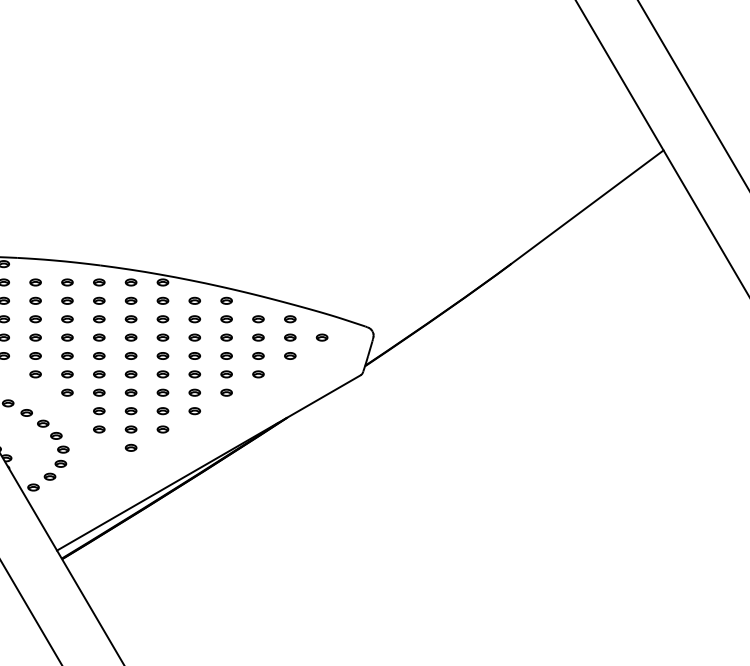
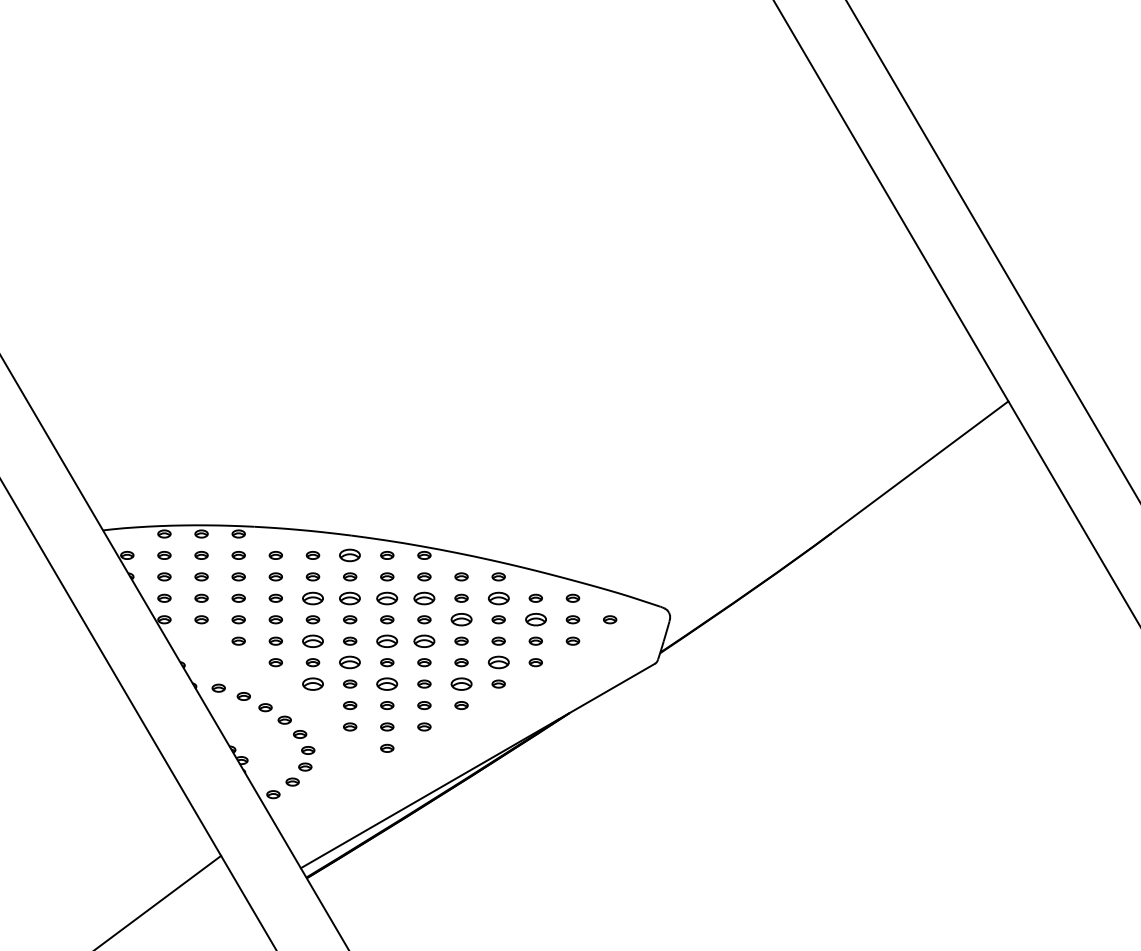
part: (99, 282) -> (350, 555), size x1.6
part: (67, 318) -> (312, 597), size x1.6
part: (99, 318) -> (350, 597), size x1.6
part: (131, 318) -> (387, 597), size x1.6
part: (163, 318) -> (424, 597), size x1.6
part: (226, 318) -> (498, 597), size x1.6
part: (194, 337) -> (461, 619), size x1.6
part: (258, 337) -> (535, 619), size x1.6
part: (67, 355) -> (312, 640), size x1.6
part: (131, 355) -> (387, 640), size x1.6
part: (163, 355) -> (424, 640), size x1.6
part: (99, 374) -> (350, 662), size x1.6
part: (226, 374) -> (498, 662), size x1.6
part: (67, 392) -> (312, 683), size x1.6
part: (131, 392) -> (387, 683), size x1.6
part: (194, 392) -> (461, 683), size x1.6

